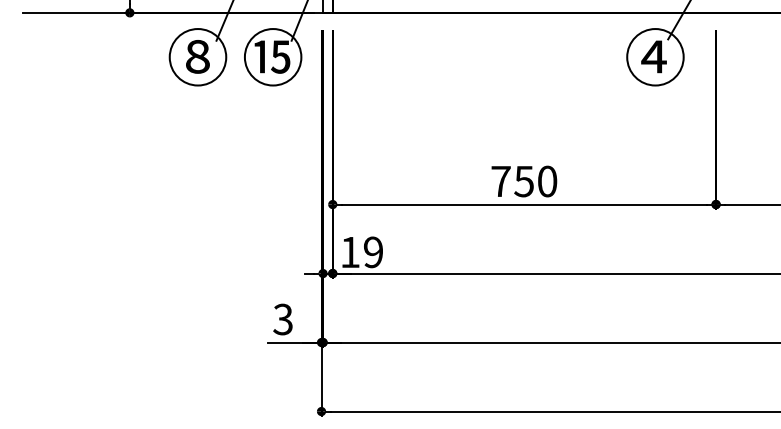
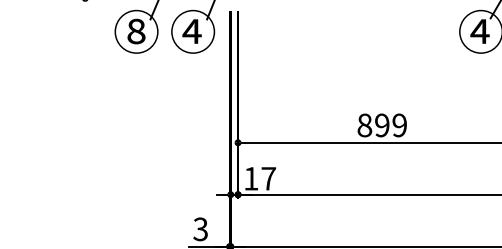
text: (272, 56) -> (192, 31), ⑮ -> ④
text: (524, 181) -> (382, 125), 750 -> 899
text: (373, 252) -> (268, 178), 19 -> 17

